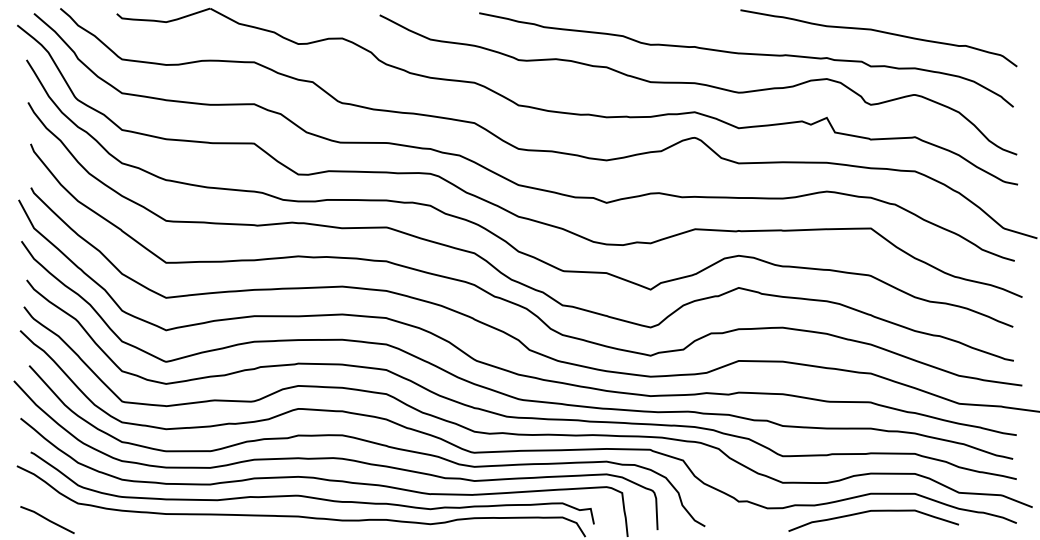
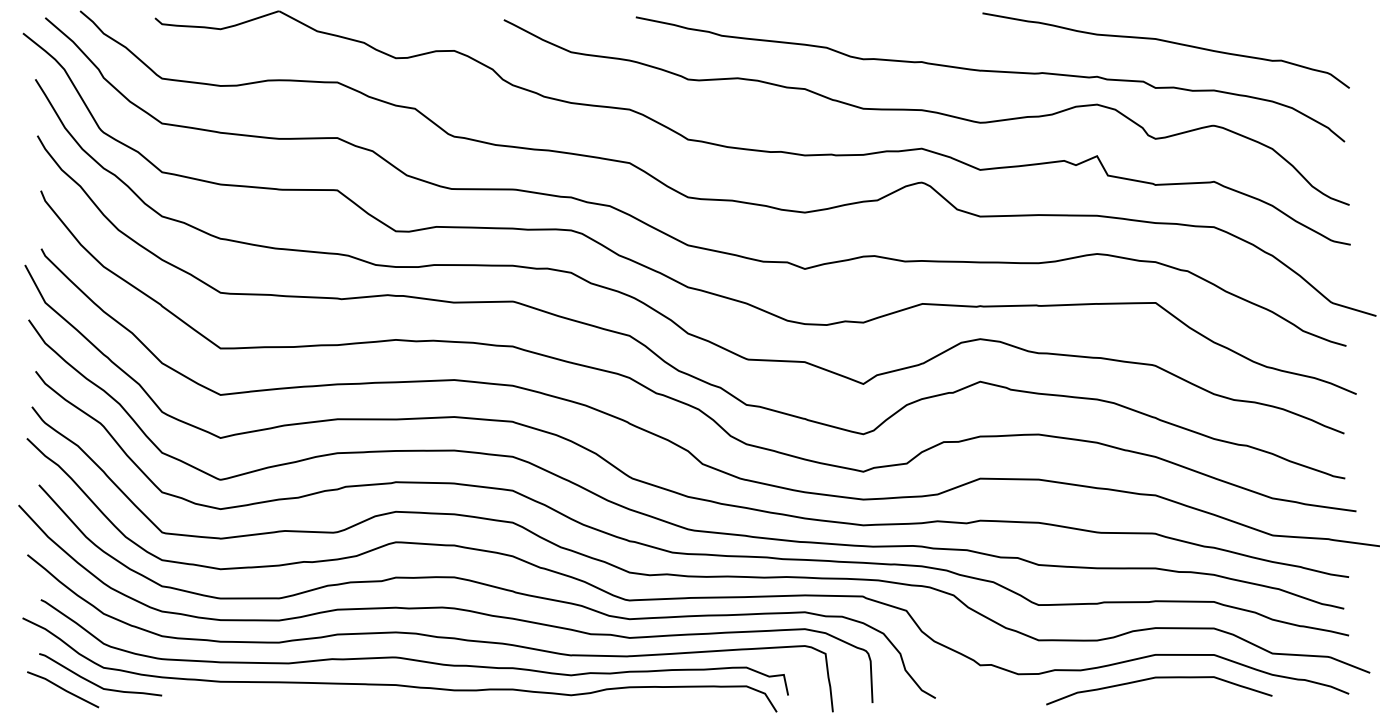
curve: (71, 514) -> (94, 682), added

